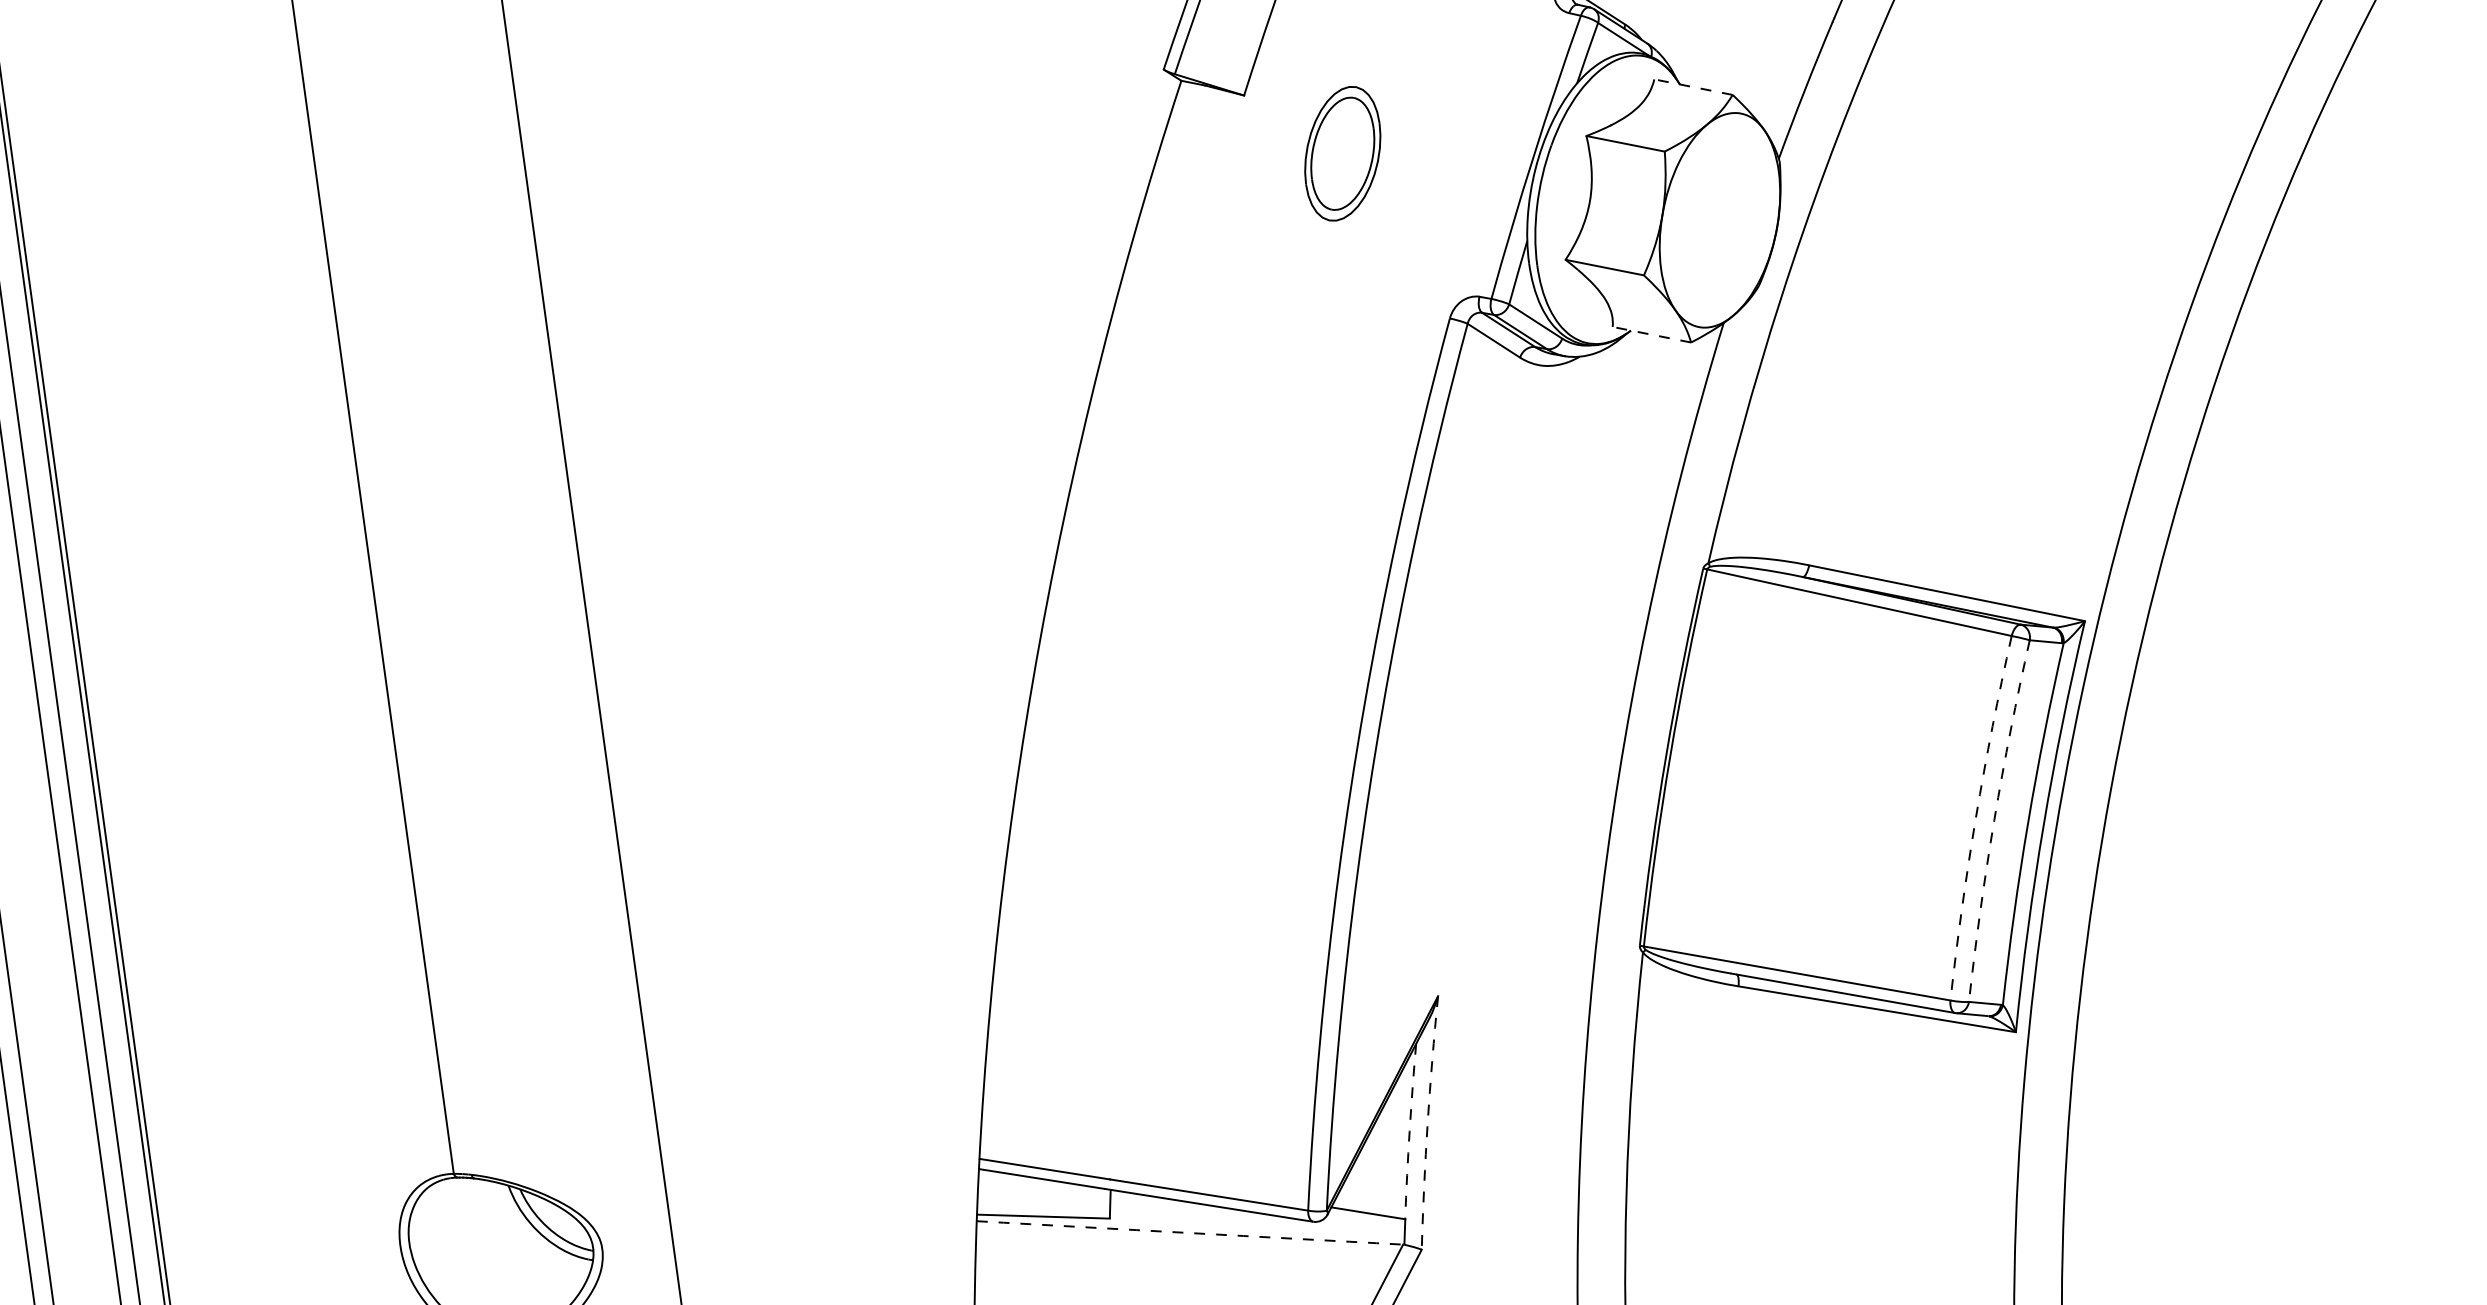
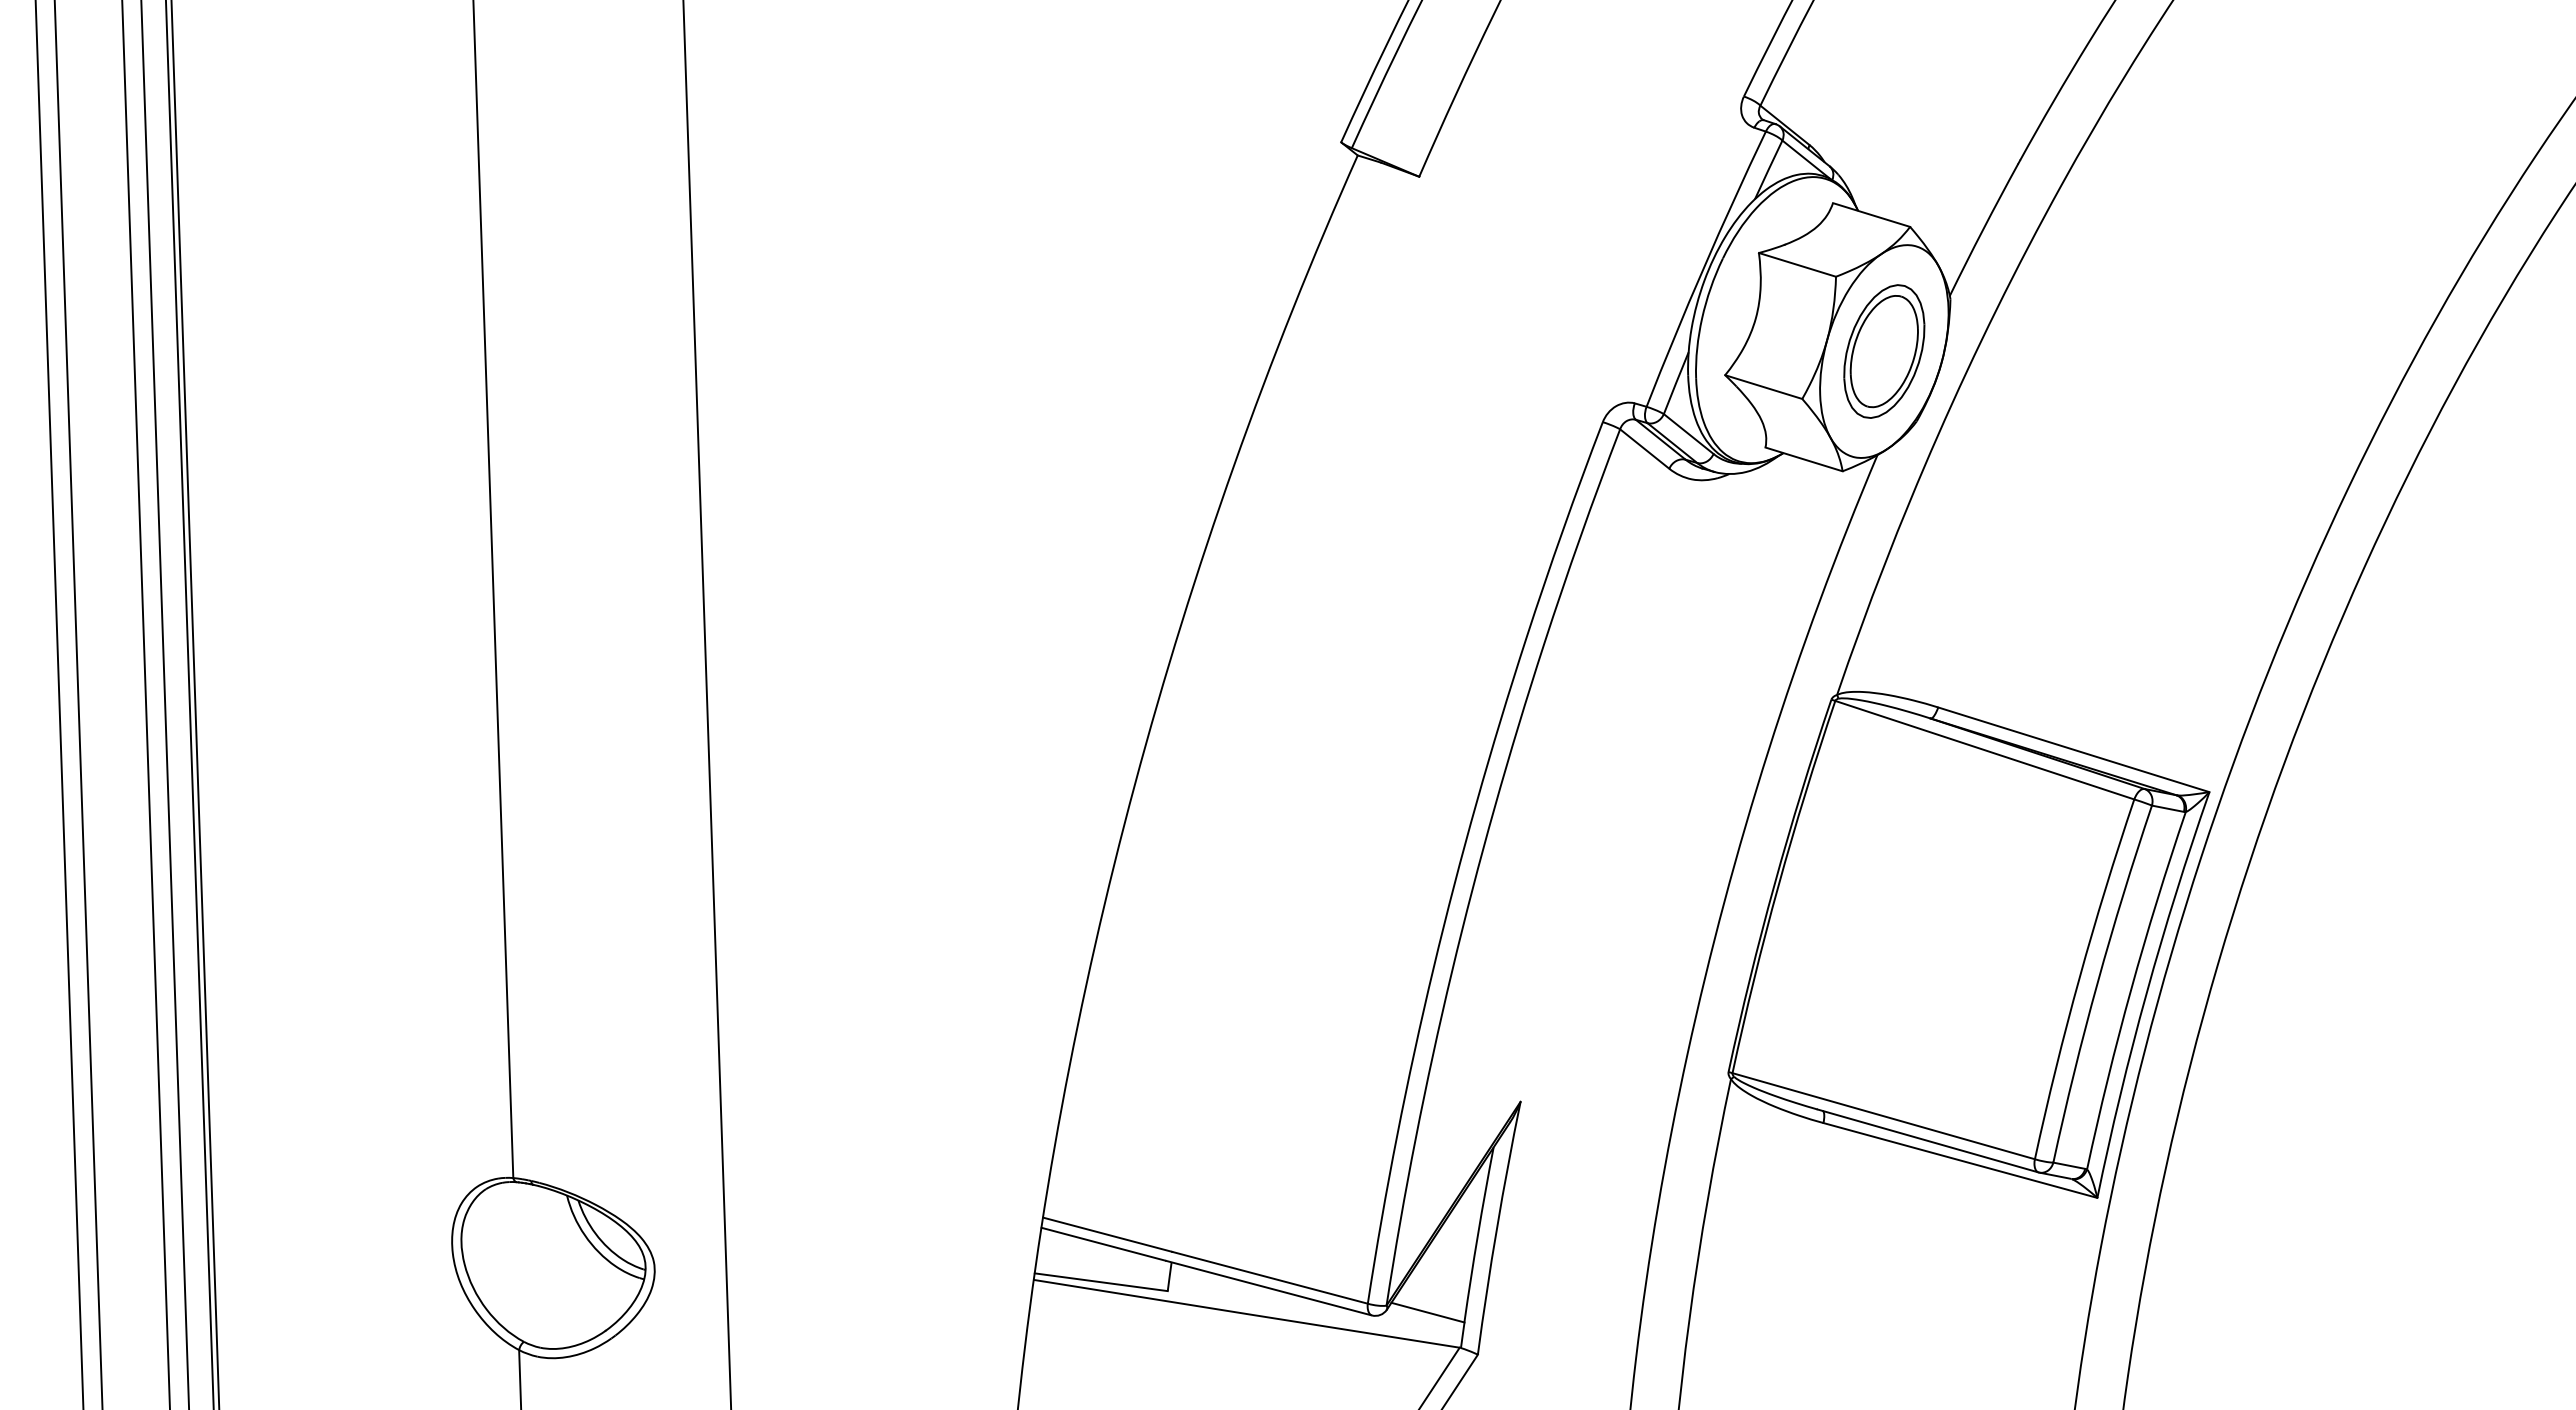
line: (1693, 86) -> (1871, 214), dashed -> solid
part: (1342, 153) -> (1884, 351), moved
line: (1651, 334) -> (1803, 459), dashed -> solid
arc: (1975, 816) -> (2079, 977), dashed -> solid
arc: (1994, 820) -> (2097, 982), dashed -> solid
arc: (1428, 1122) -> (1497, 1227), dashed -> solid
arc: (1409, 1131) -> (1477, 1234), dashed -> solid
arc: (1189, 1232) -> (1246, 1313), dashed -> solid

